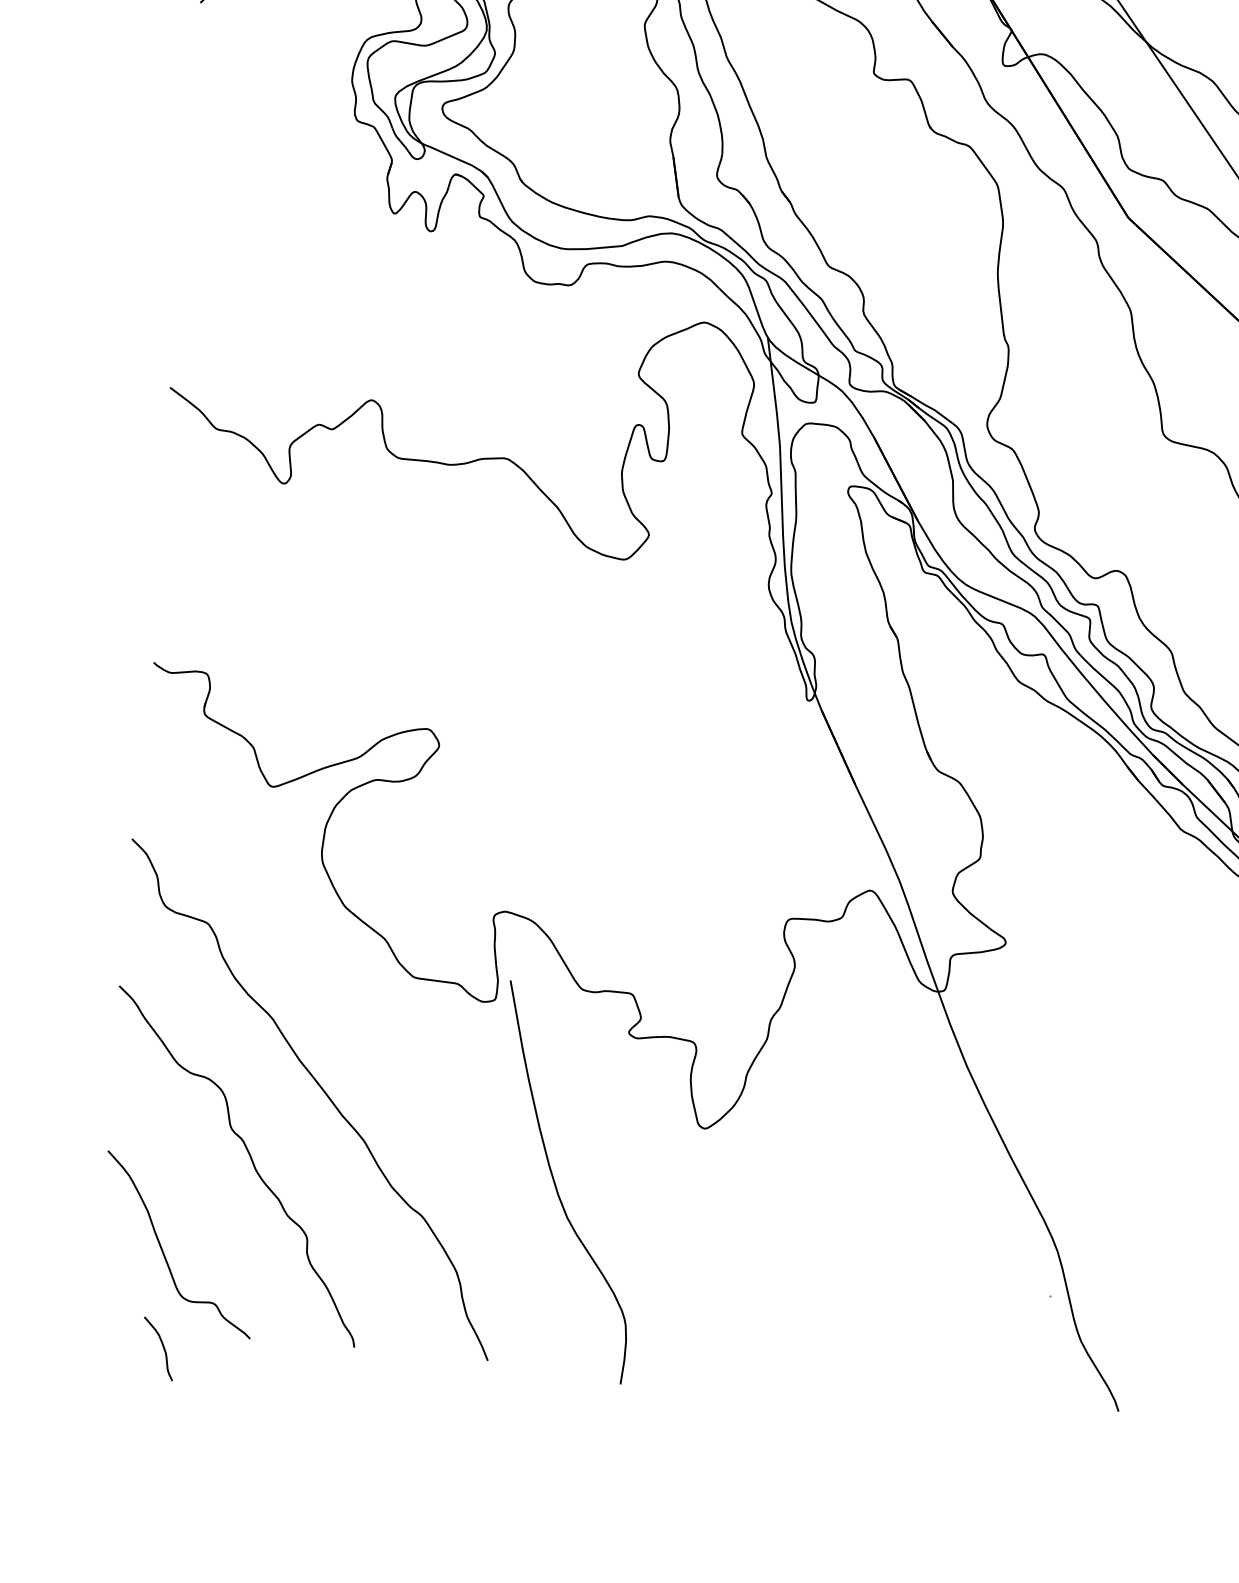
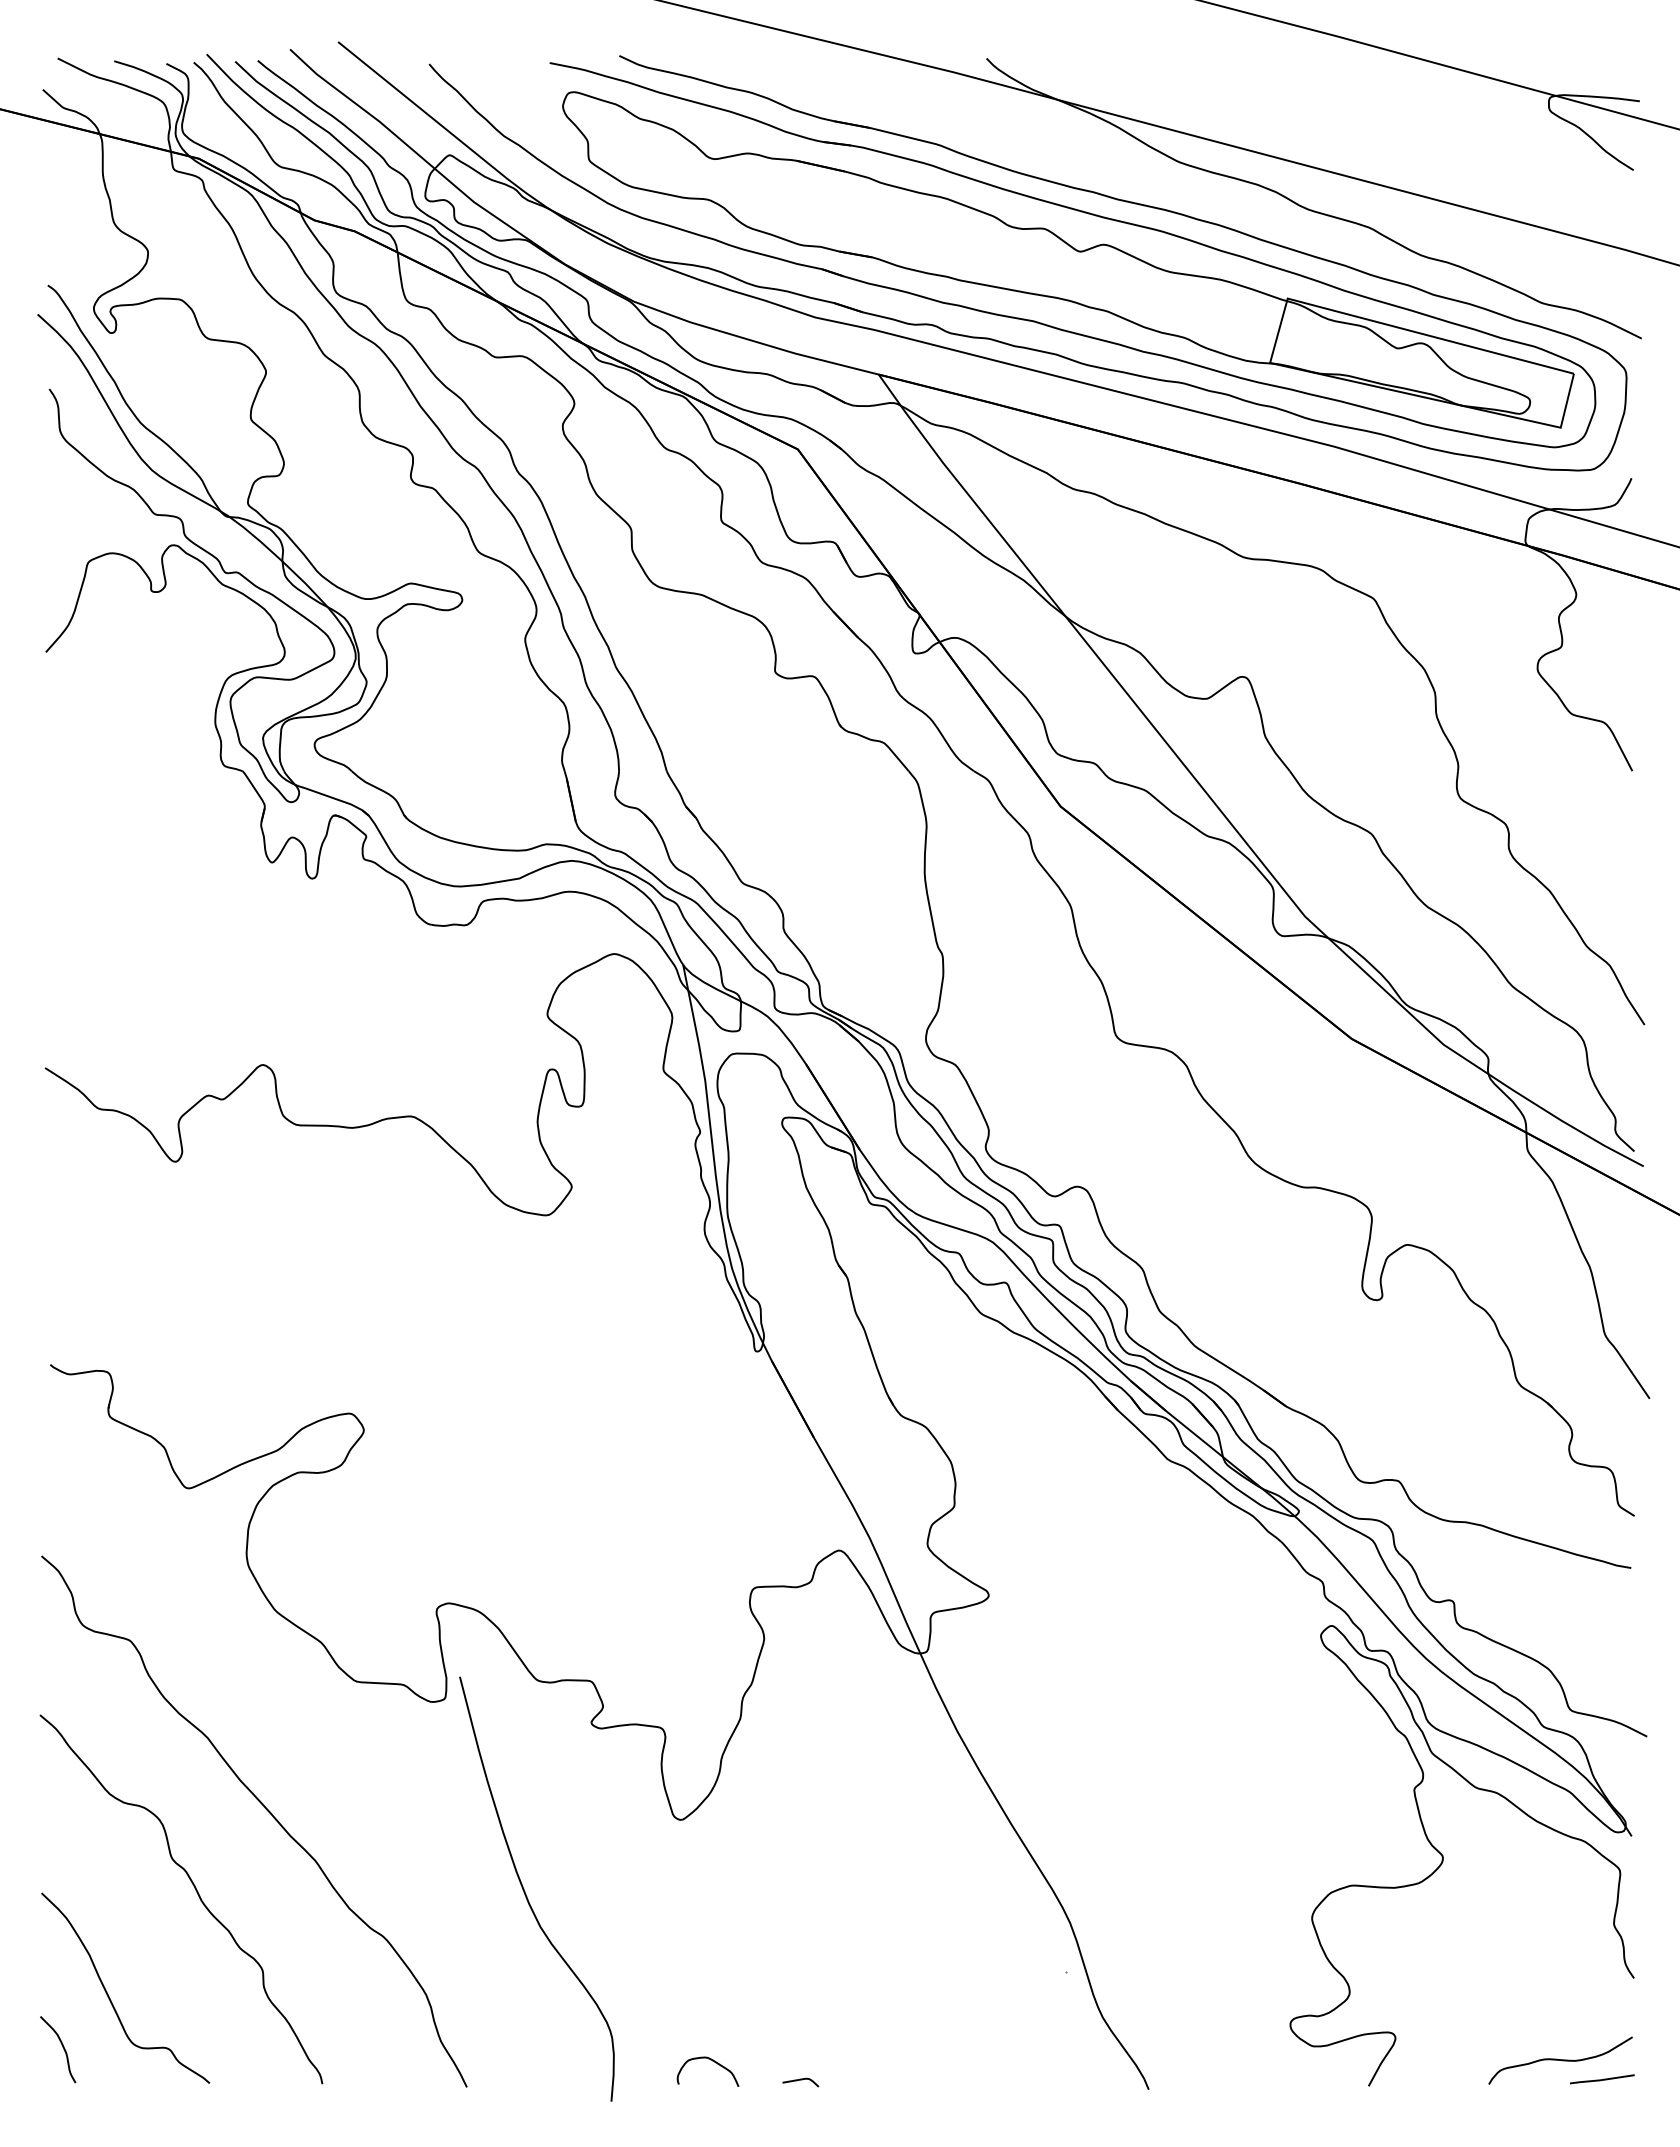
curve: (162, 1347) -> (62, 2047), moved
curve: (716, 1354) -> (712, 2061), added
curve: (796, 1378) -> (800, 2080), added

